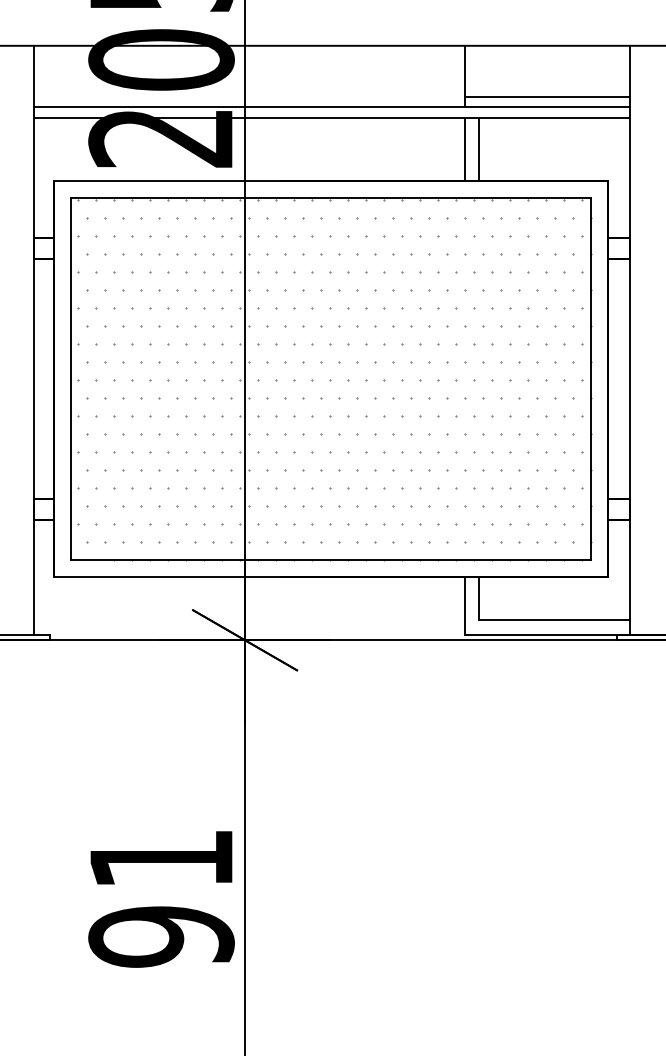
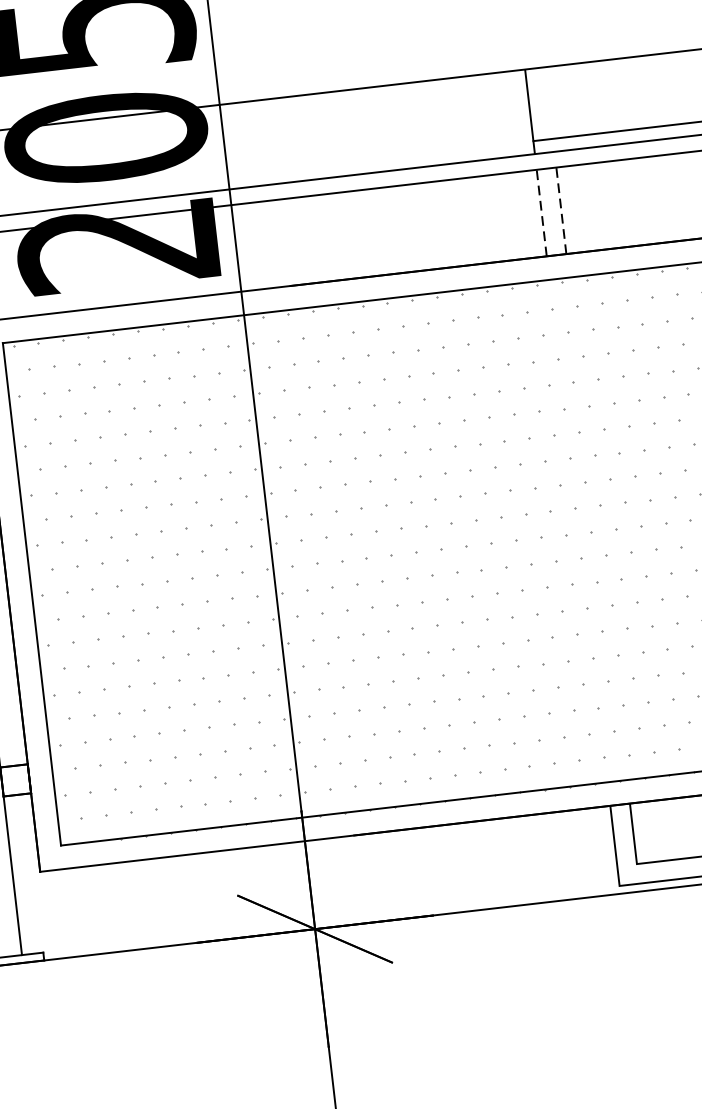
line: (465, 148) -> (541, 211), solid -> dashed
line: (479, 148) -> (561, 209), solid -> dashed

